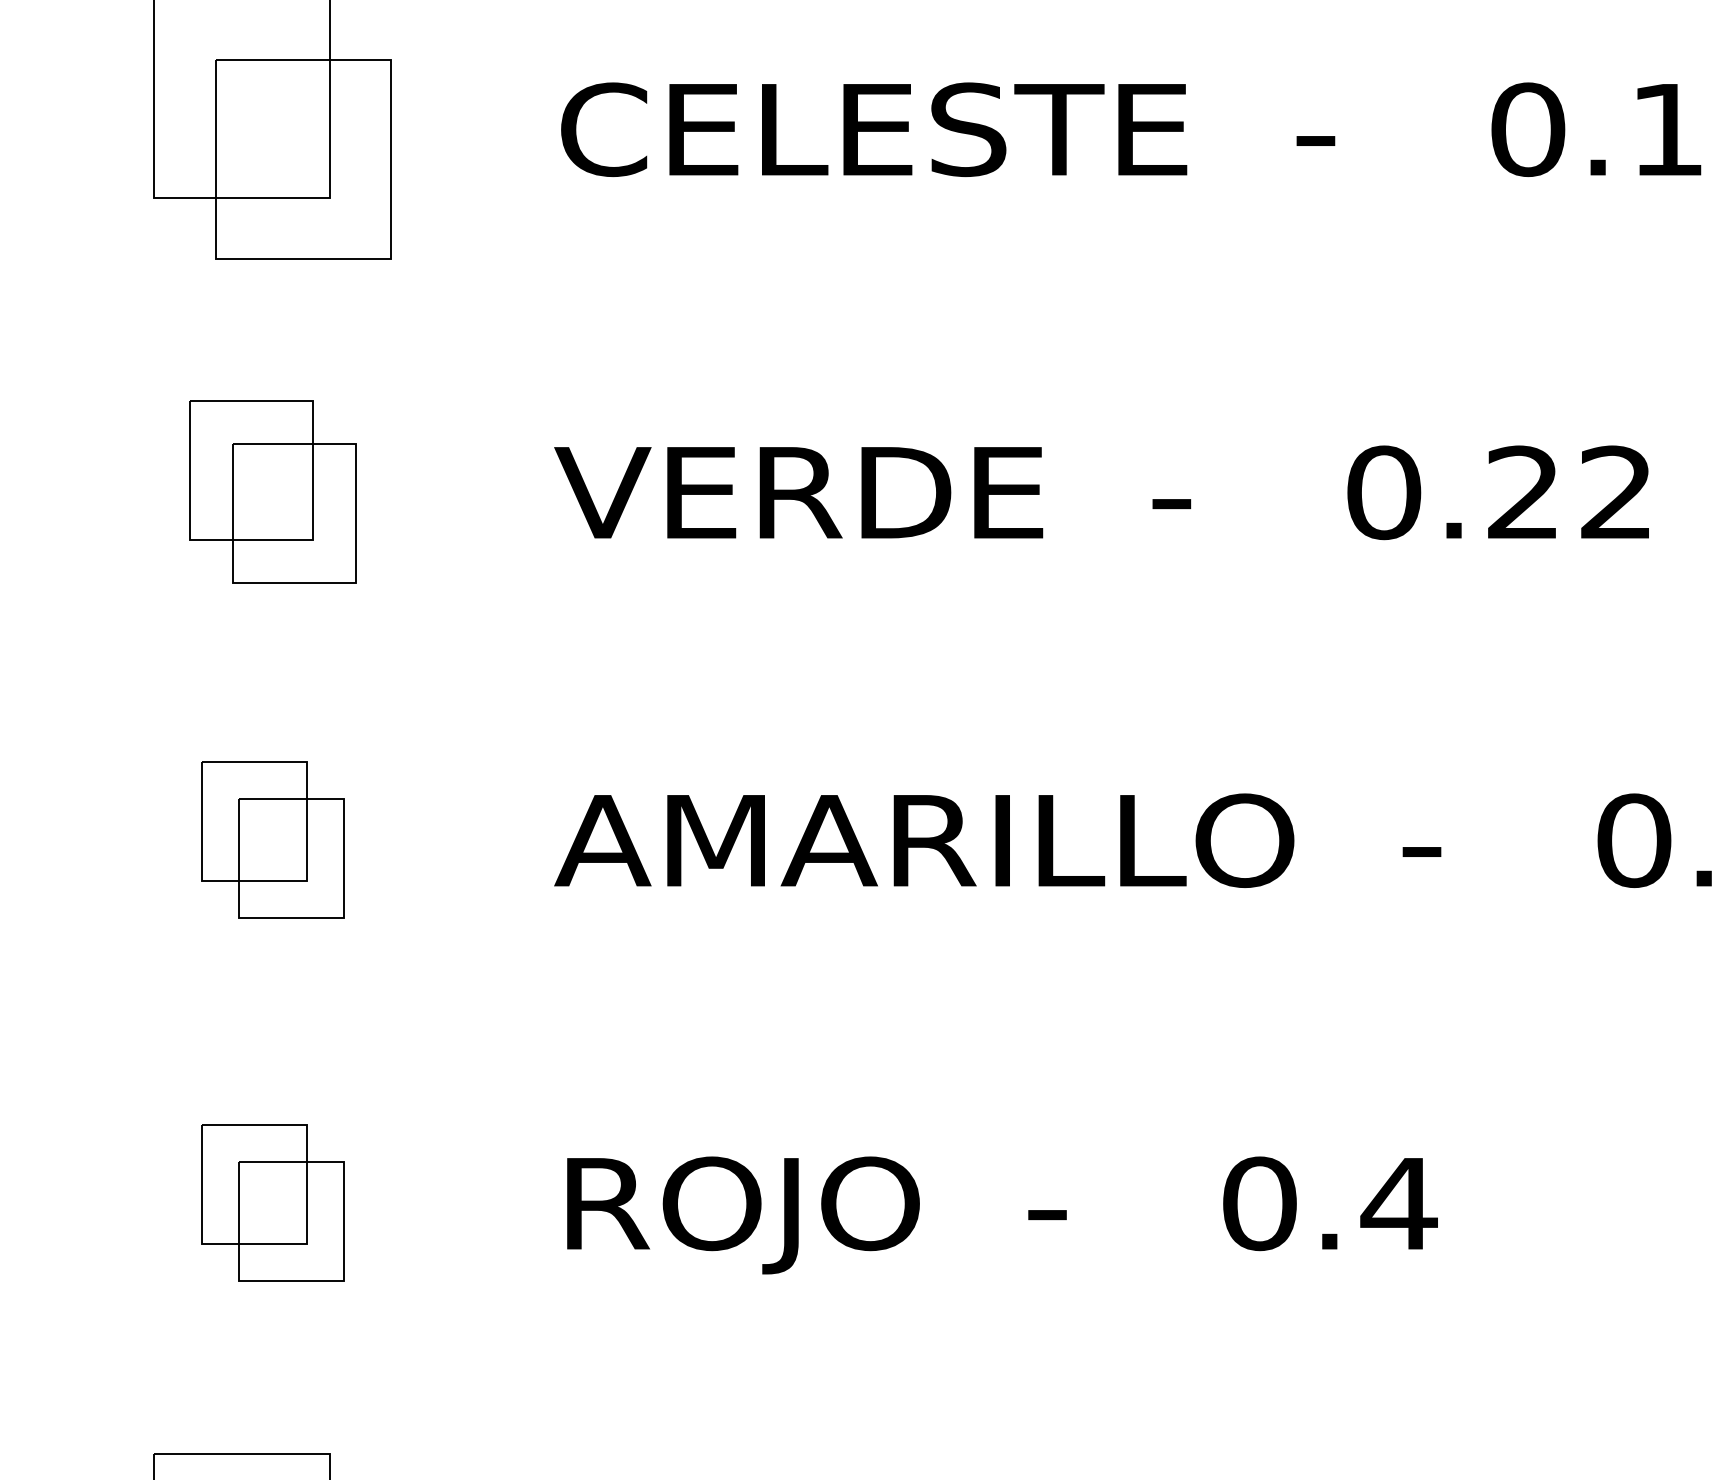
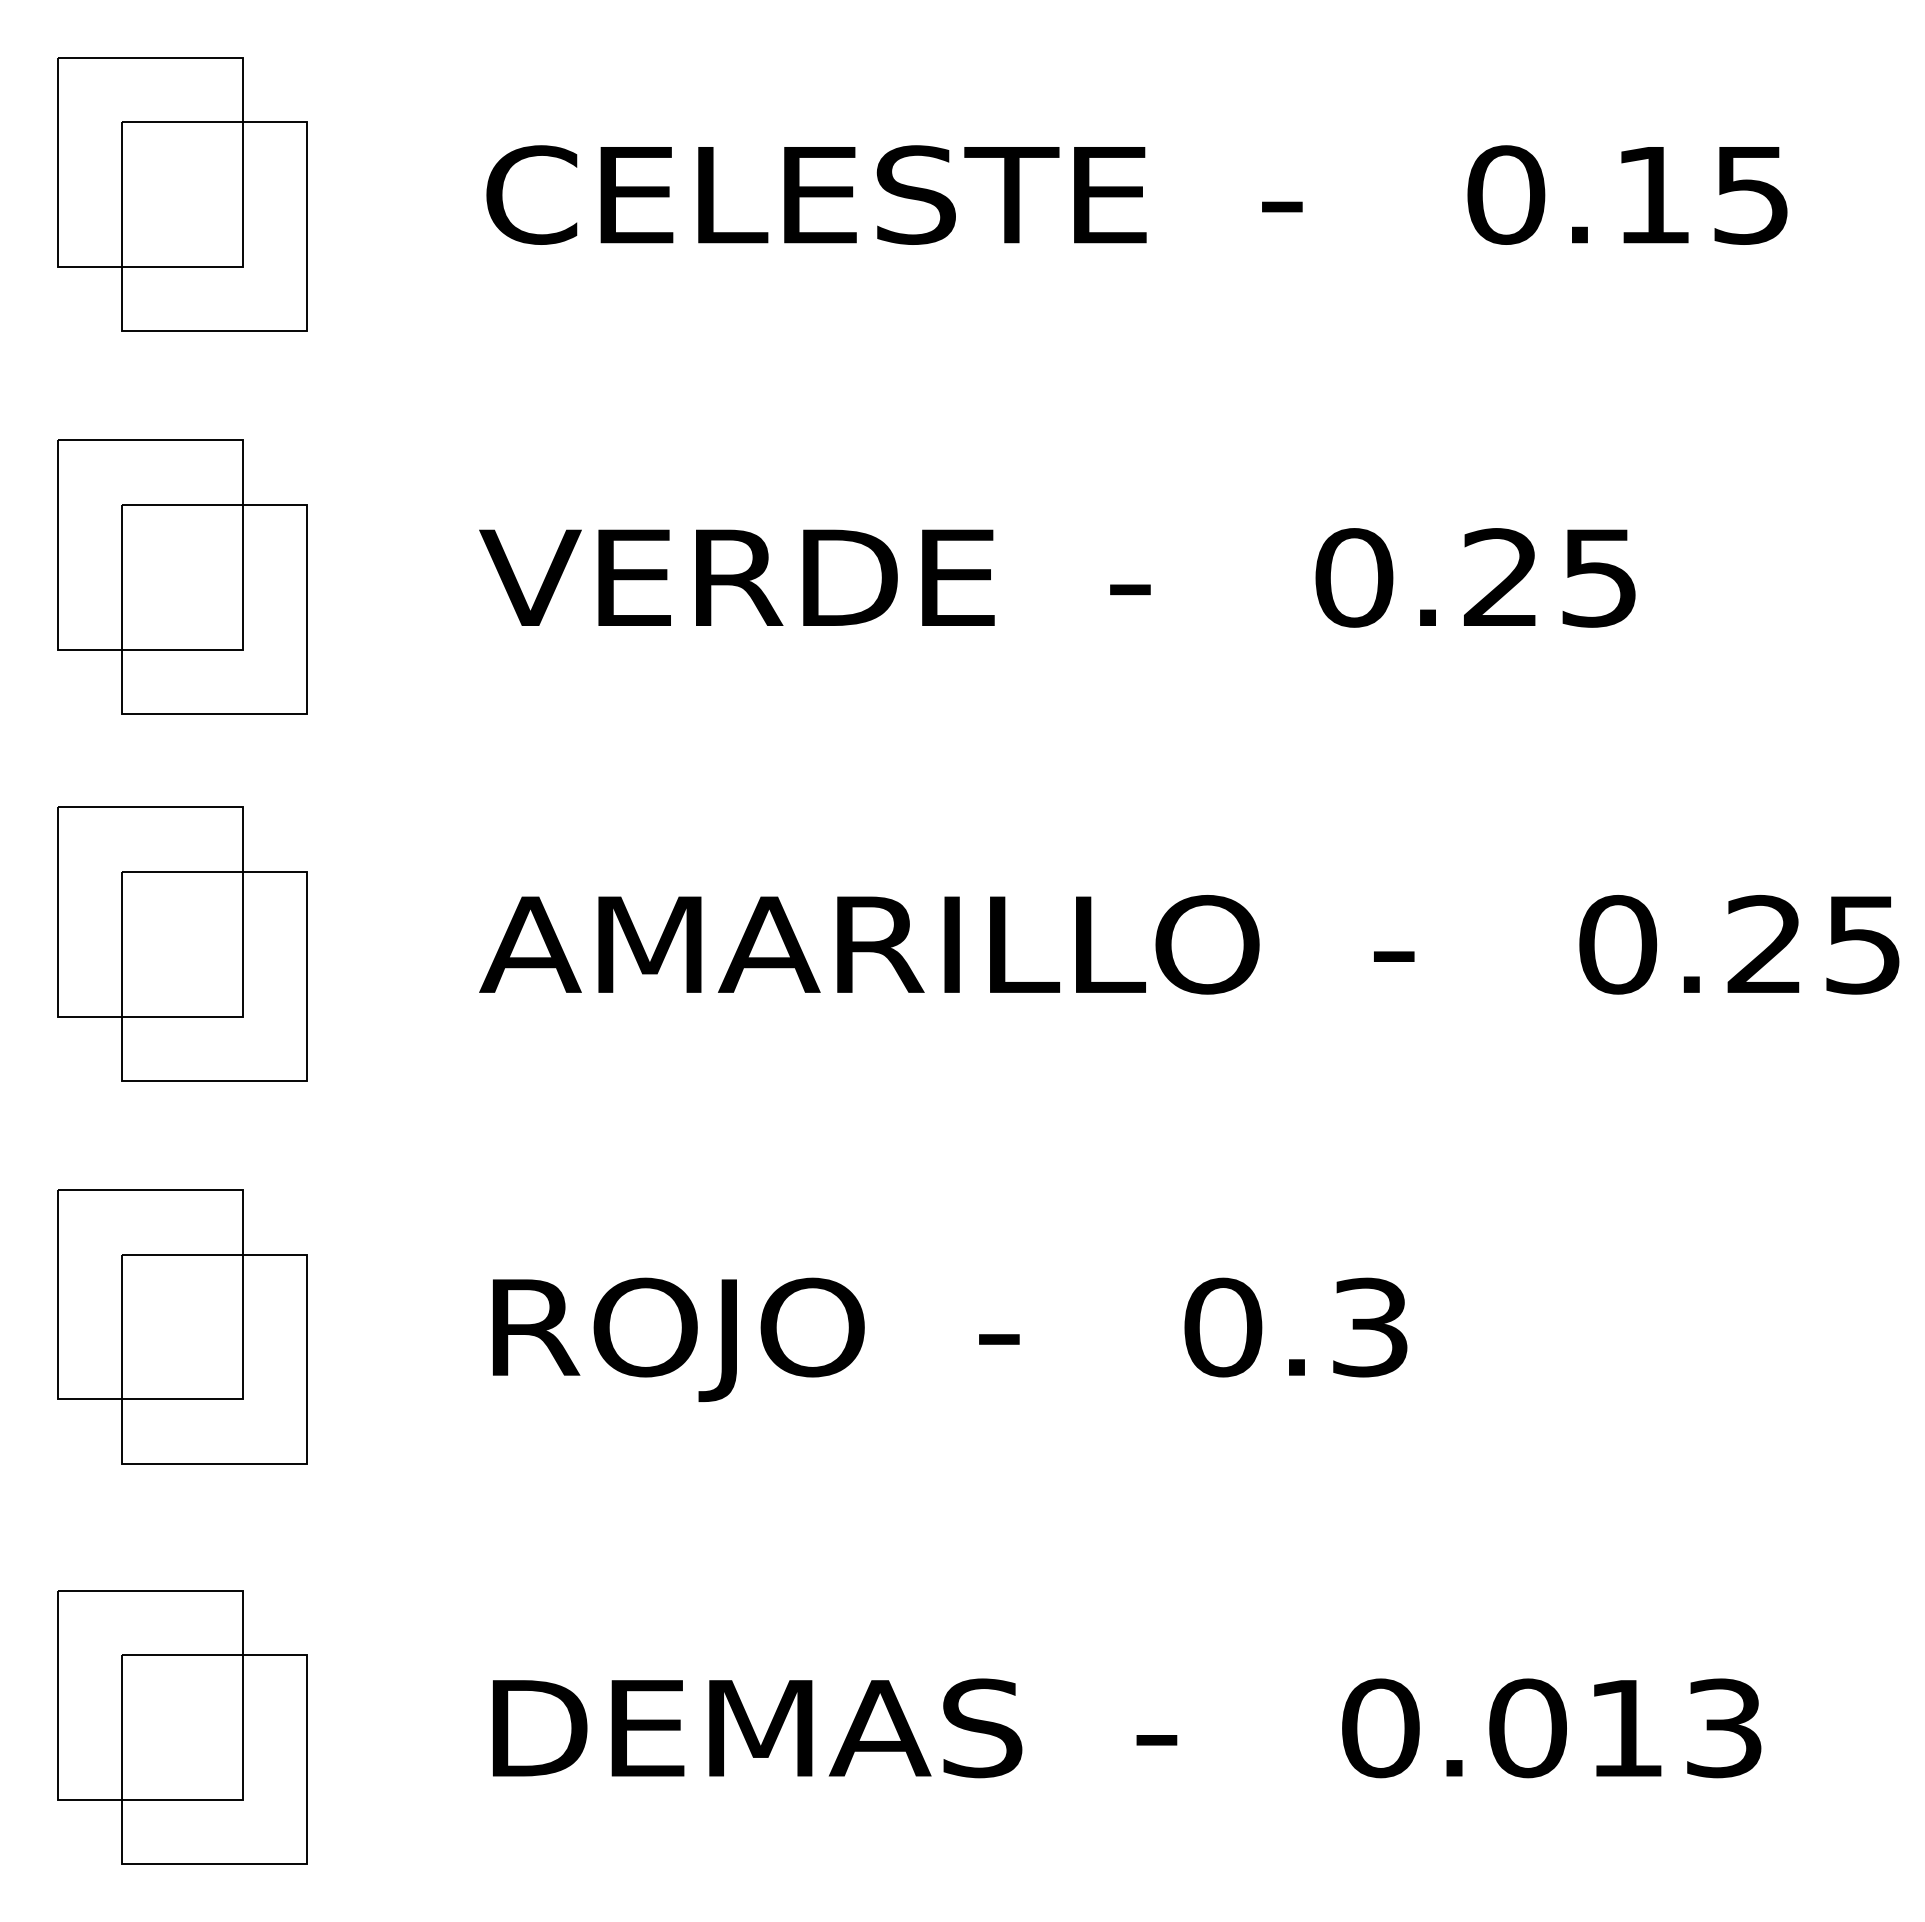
part: (272, 491) -> (182, 576), size x1.43
text: (1615, 492) -> (1598, 577), 0.22 -> 0.25
part: (272, 839) -> (182, 943), size x1.67
part: (272, 1202) -> (182, 1326), size x1.67
text: (1399, 1203) -> (1370, 1327), 0.4 -> 0.3

